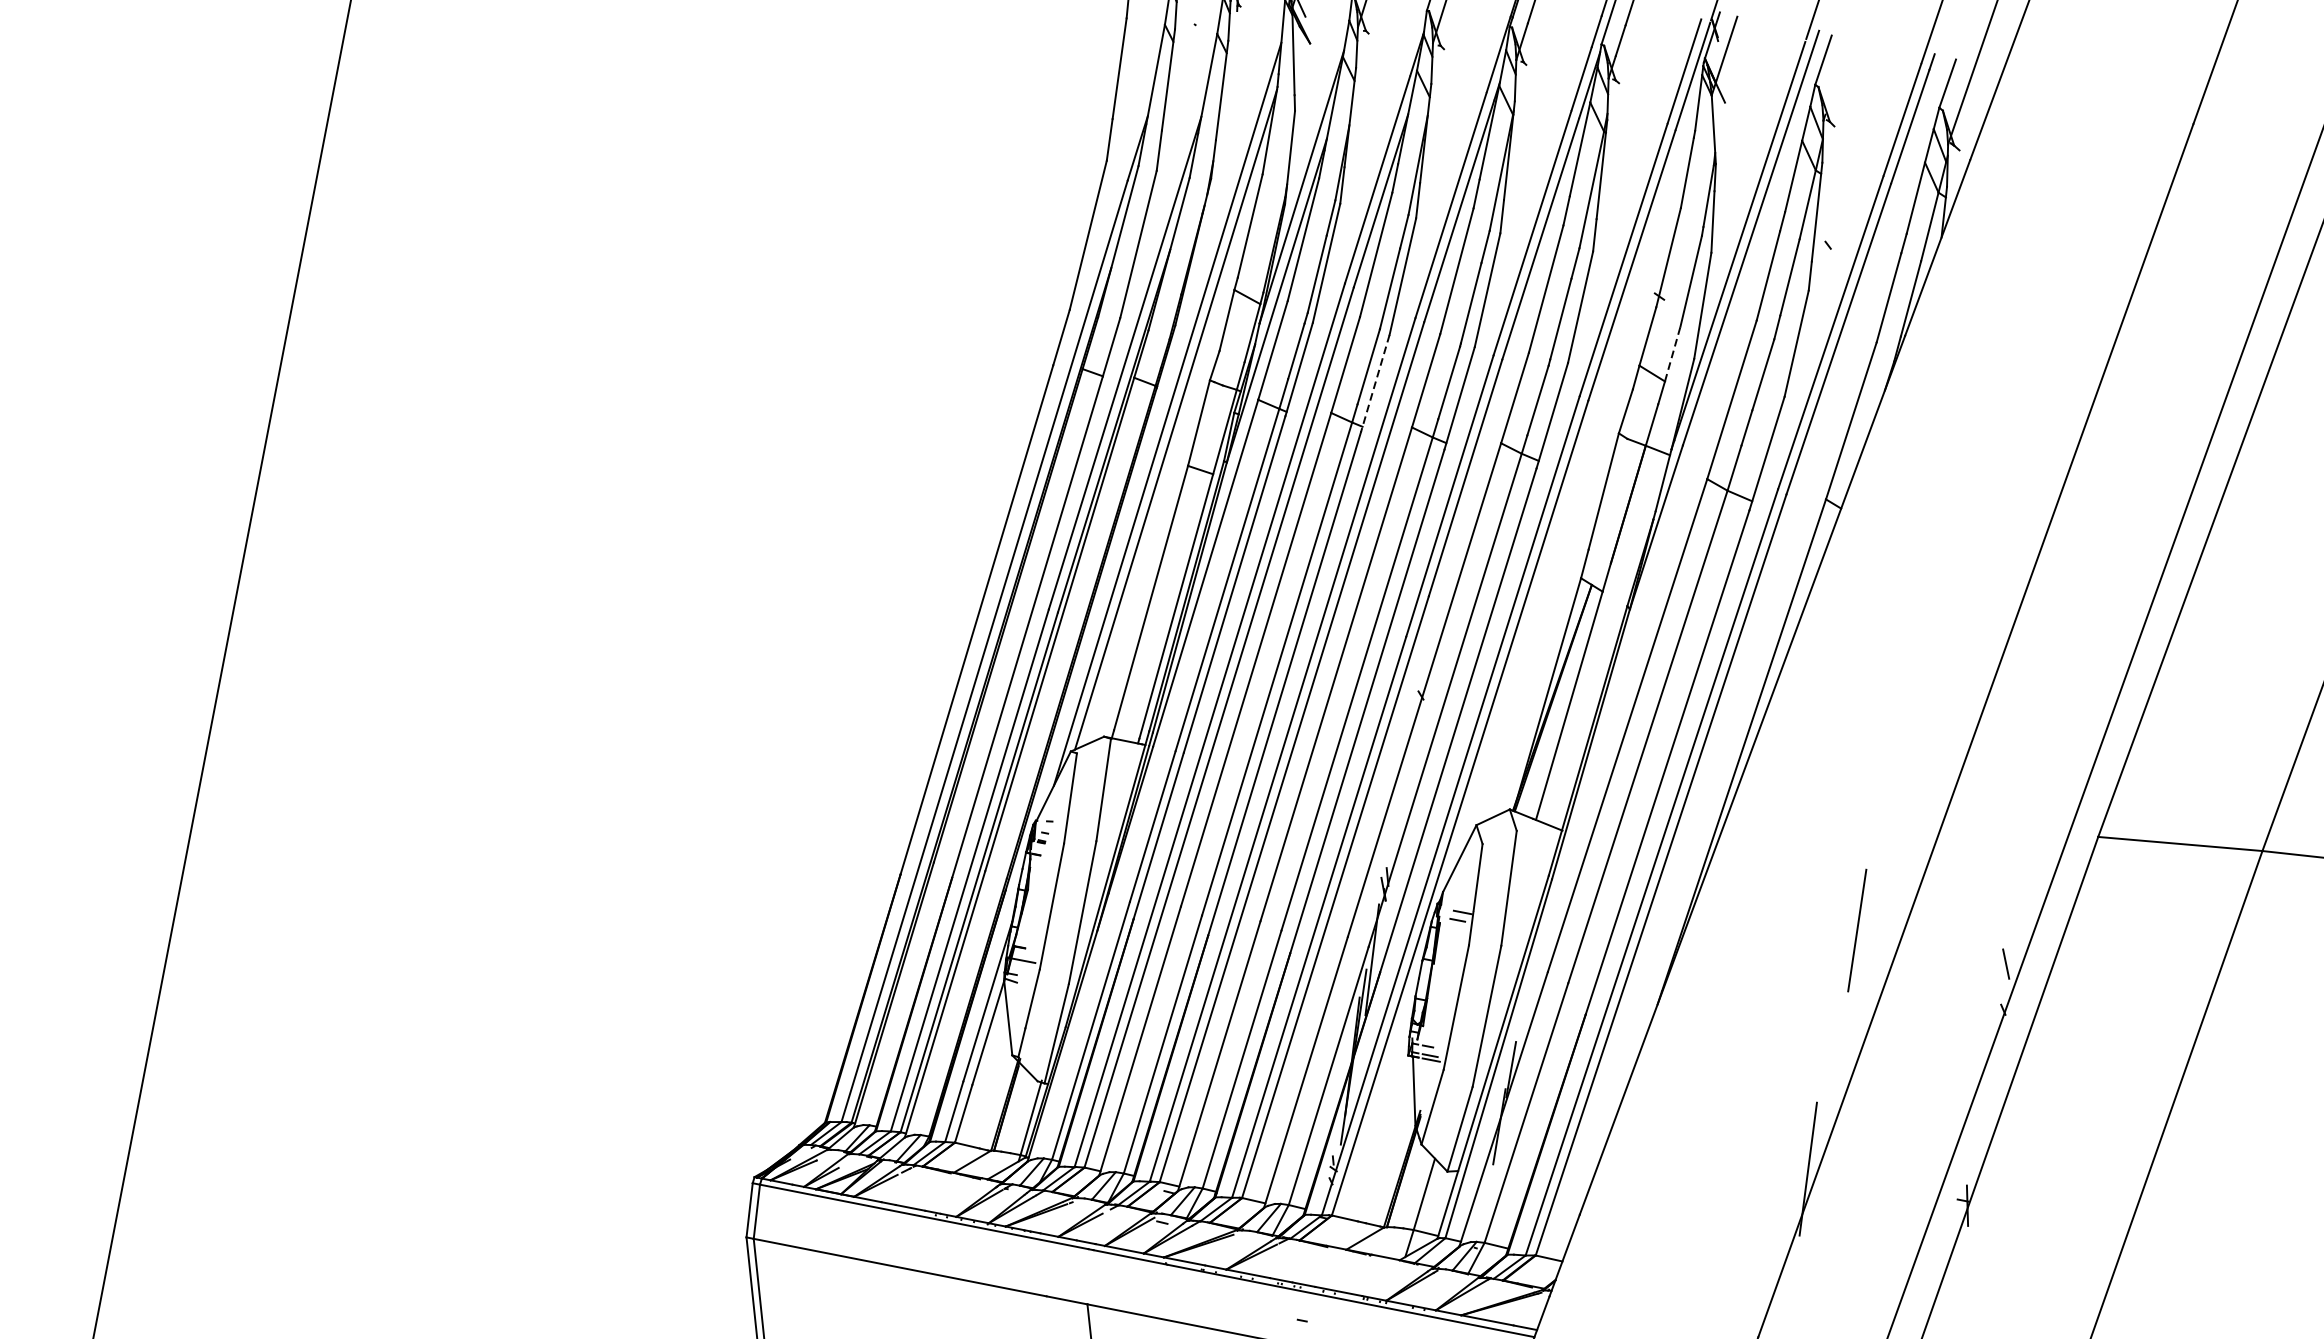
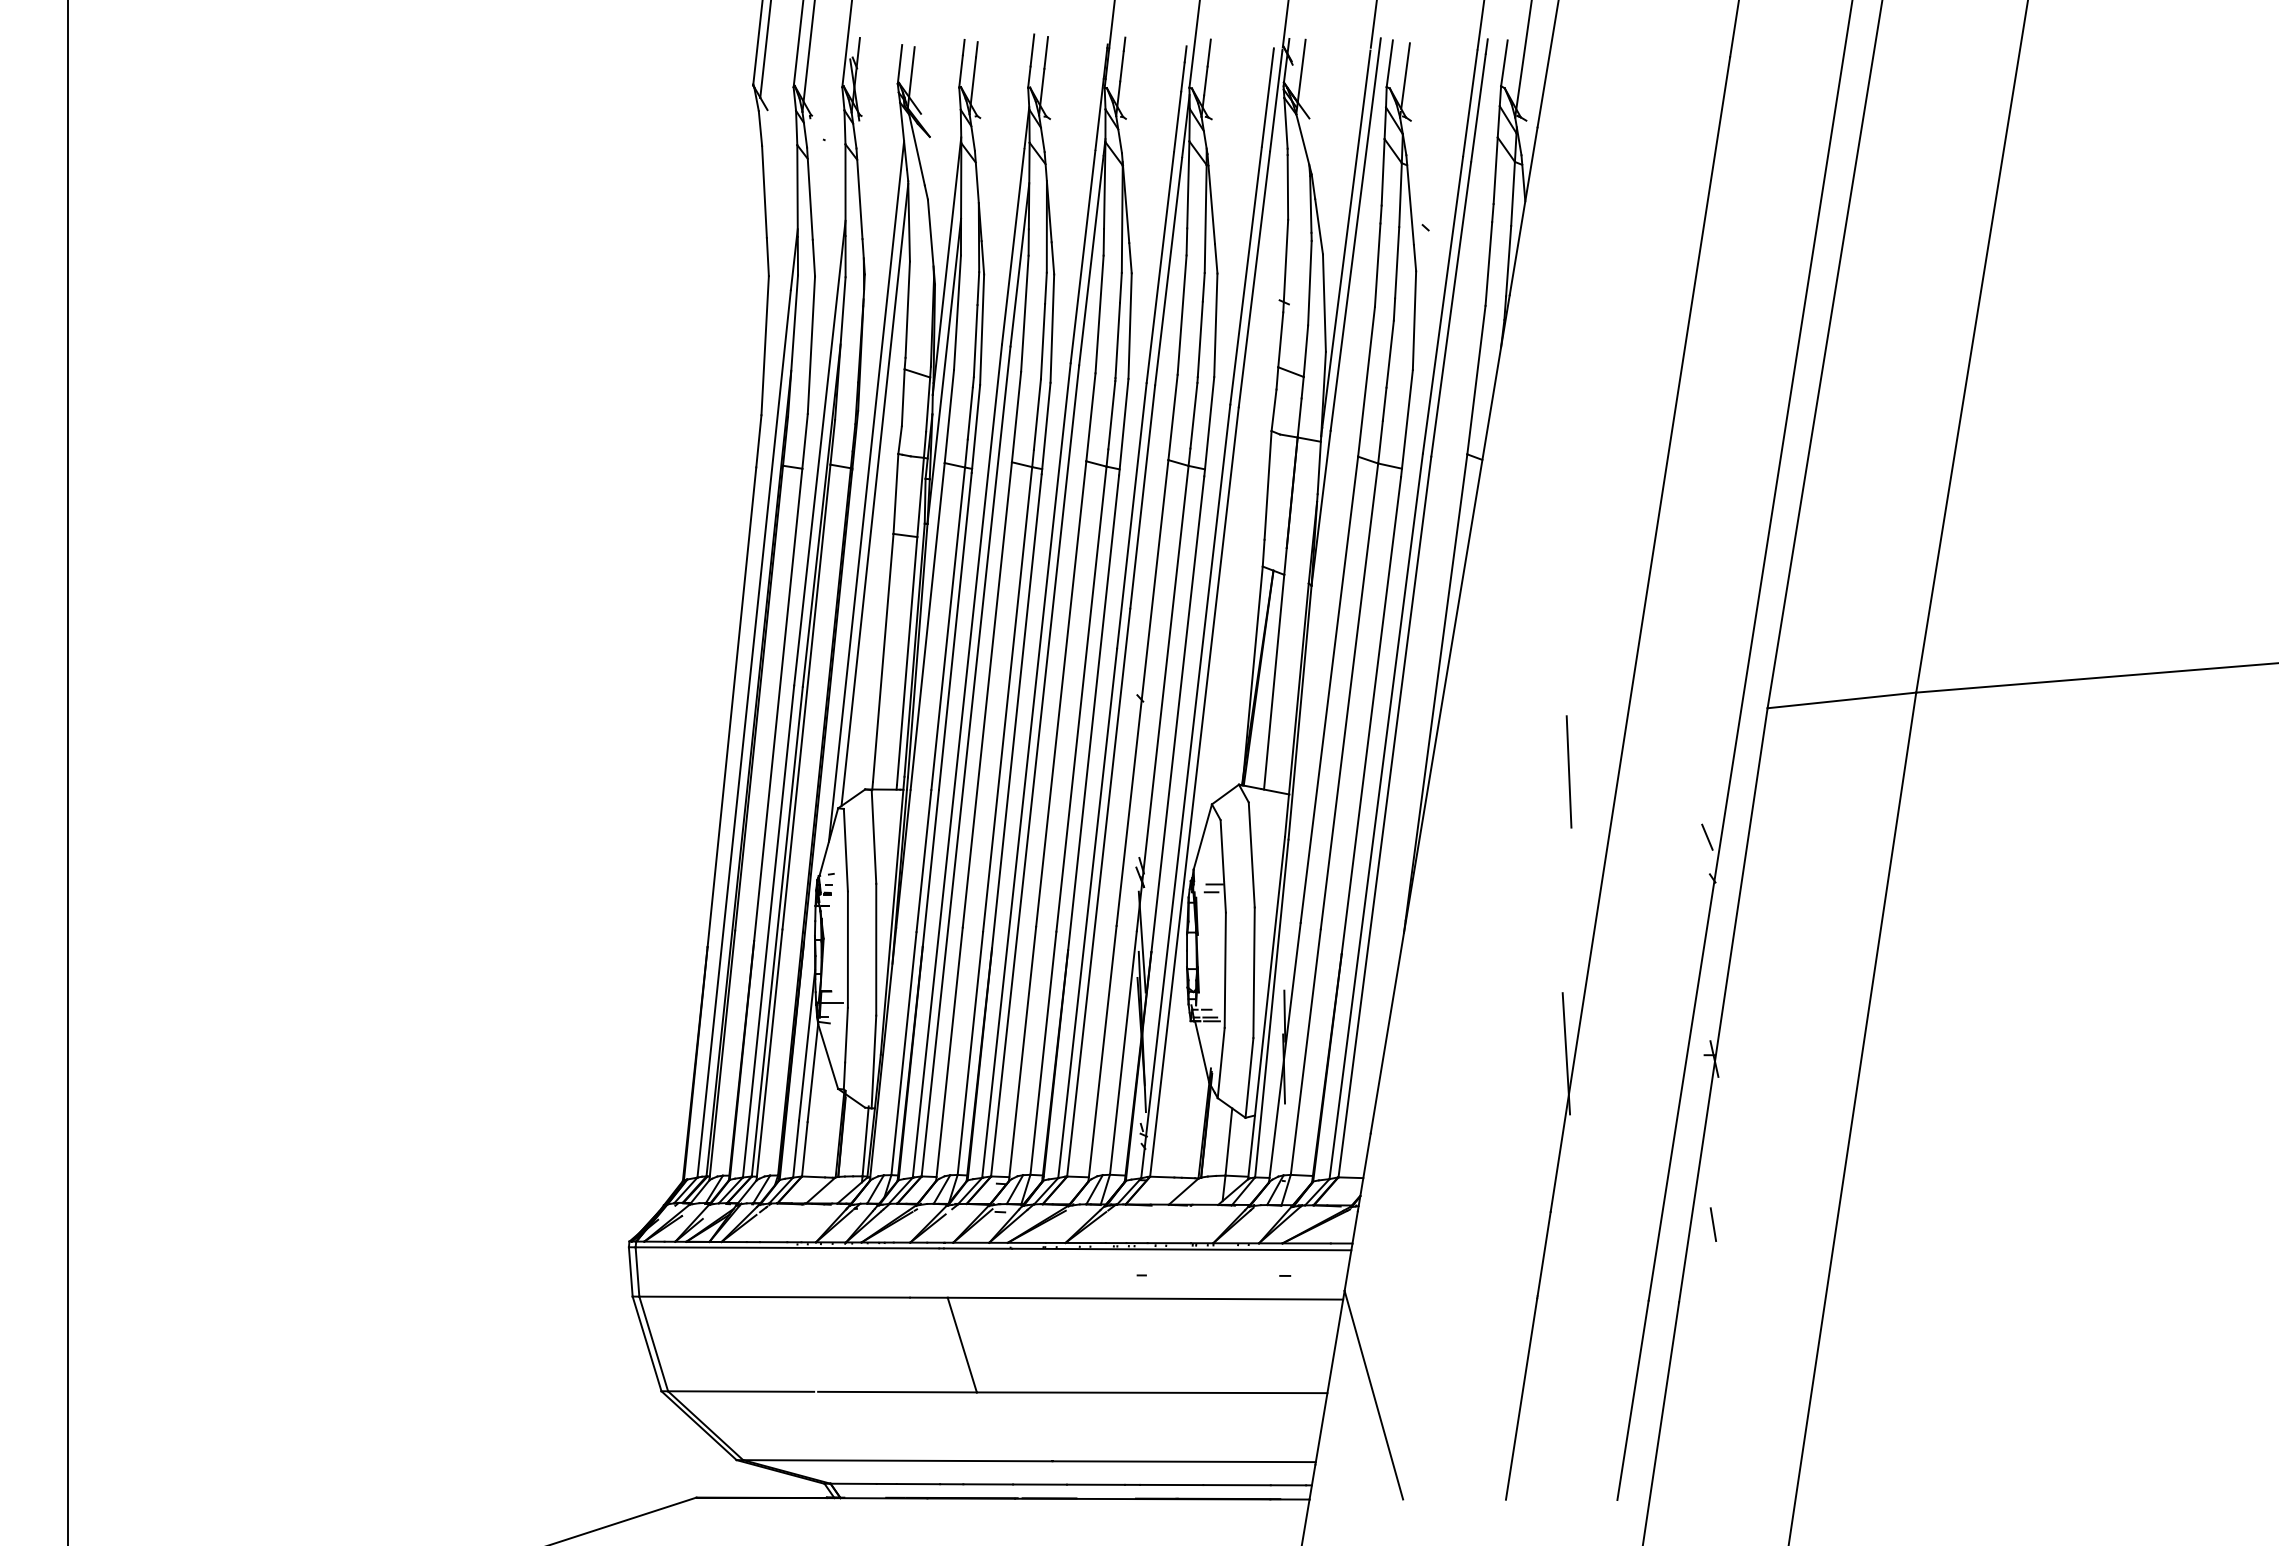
line: (1838, 76) -> (1405, 75), added
line: (1672, 354) -> (1305, 351), dashed -> solid
line: (1375, 383) -> (1046, 428), dashed -> solid
line: (1856, 929) -> (1568, 771), moved

